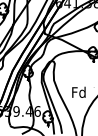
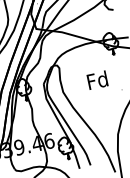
text: (78, 91) -> (96, 79), moved

